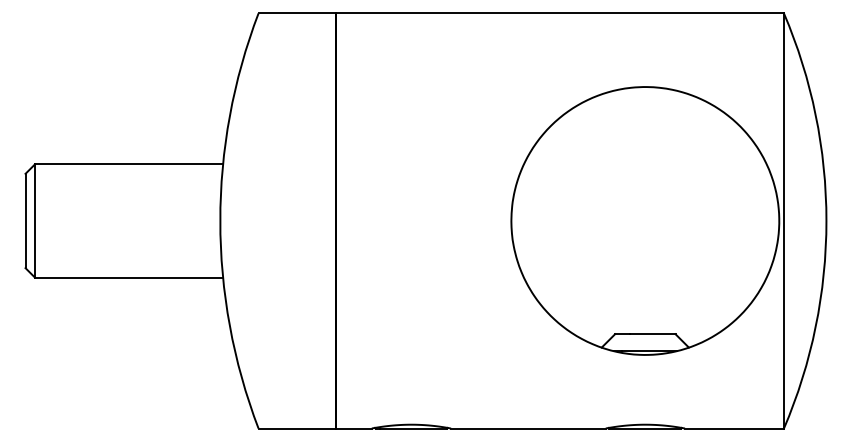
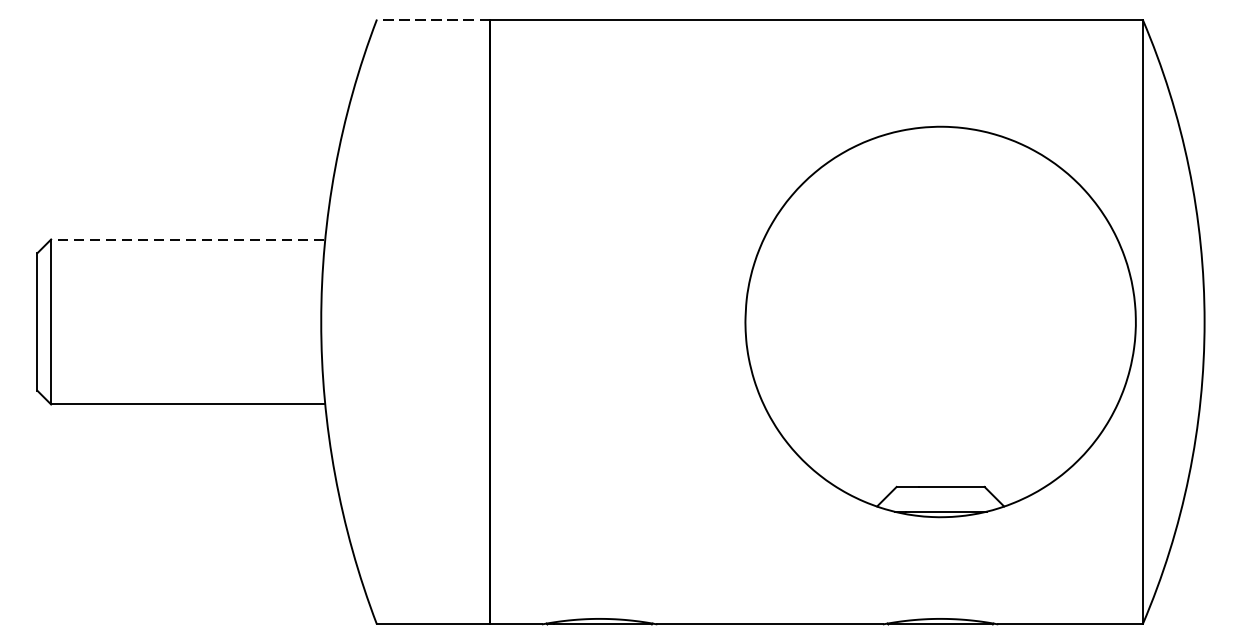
line: (297, 13) -> (433, 19), solid -> dashed
line: (128, 164) -> (187, 239), solid -> dashed

